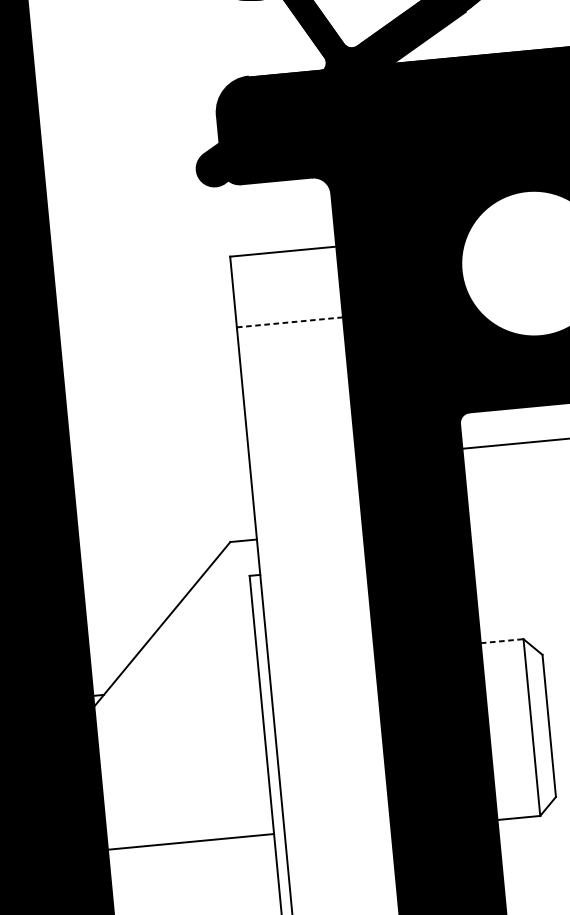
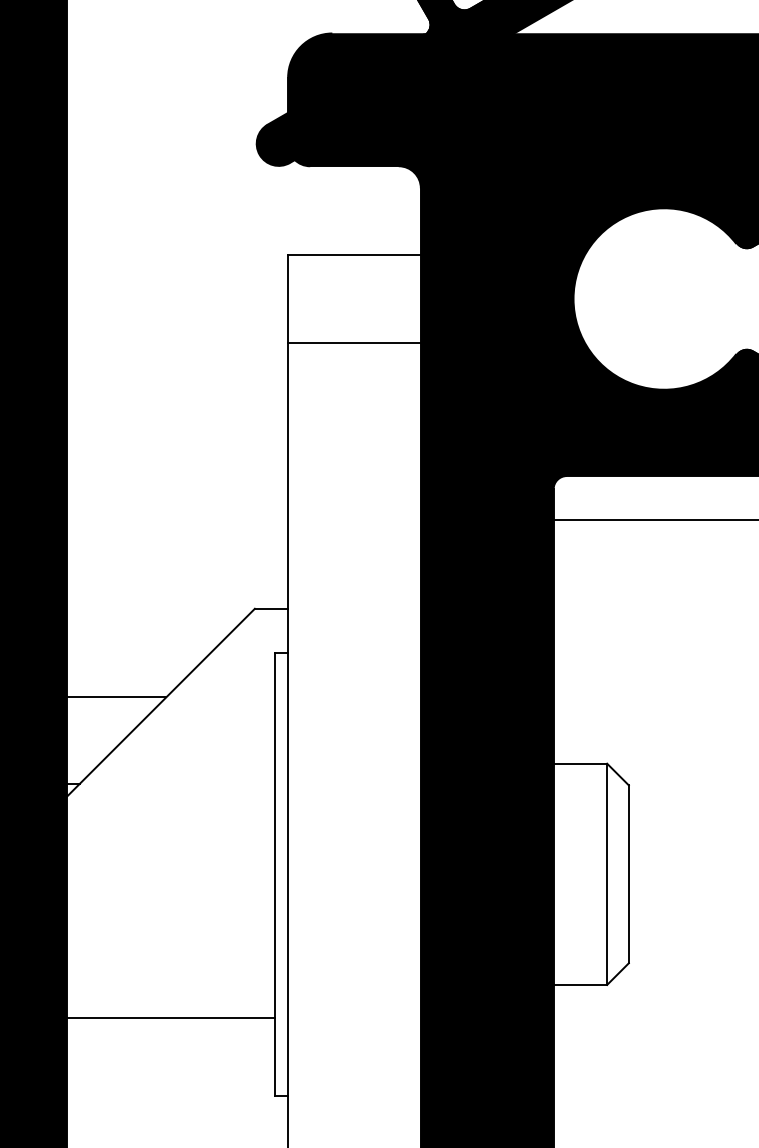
line: (289, 322) -> (353, 343), dashed -> solid
line: (126, 623) -> (116, 697), added
line: (502, 641) -> (580, 763), dashed -> solid
line: (190, 842) -> (170, 1018), moved

